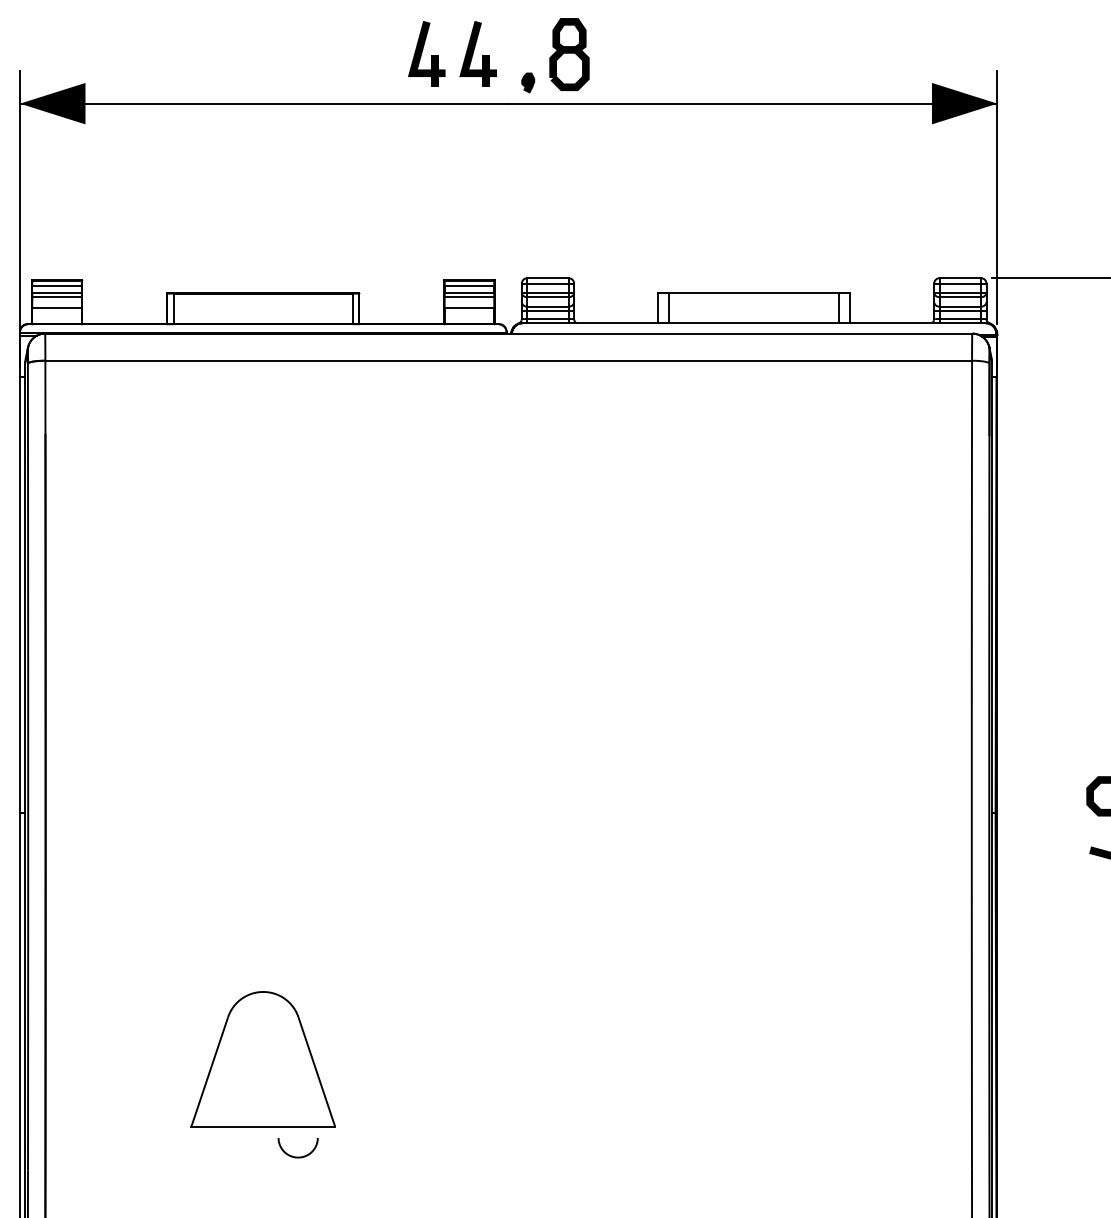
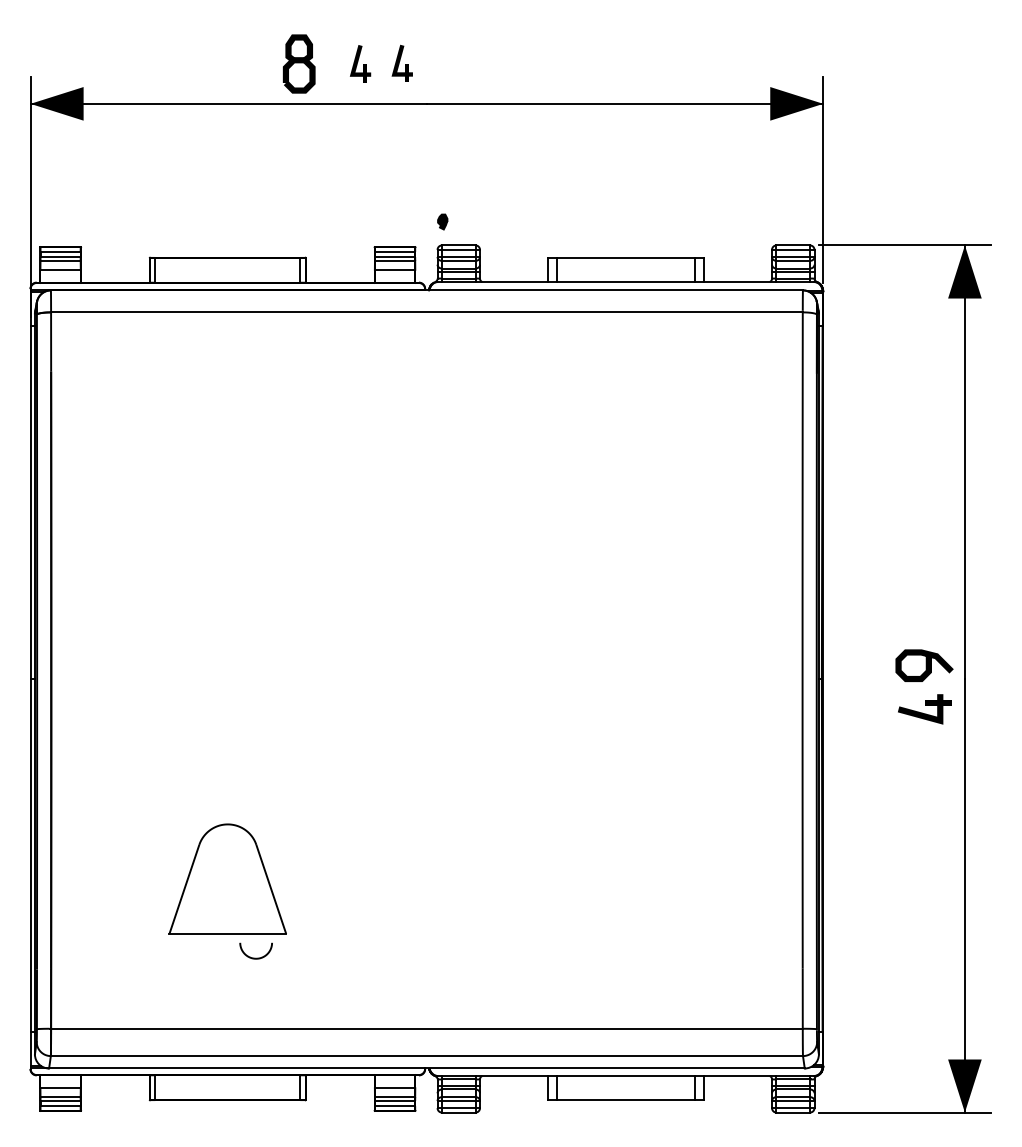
part: (426, 53) -> (360, 63), size x0.7
part: (478, 53) -> (402, 63), size x0.7
part: (568, 53) -> (298, 63), moved
part: (527, 82) -> (442, 221), moved

